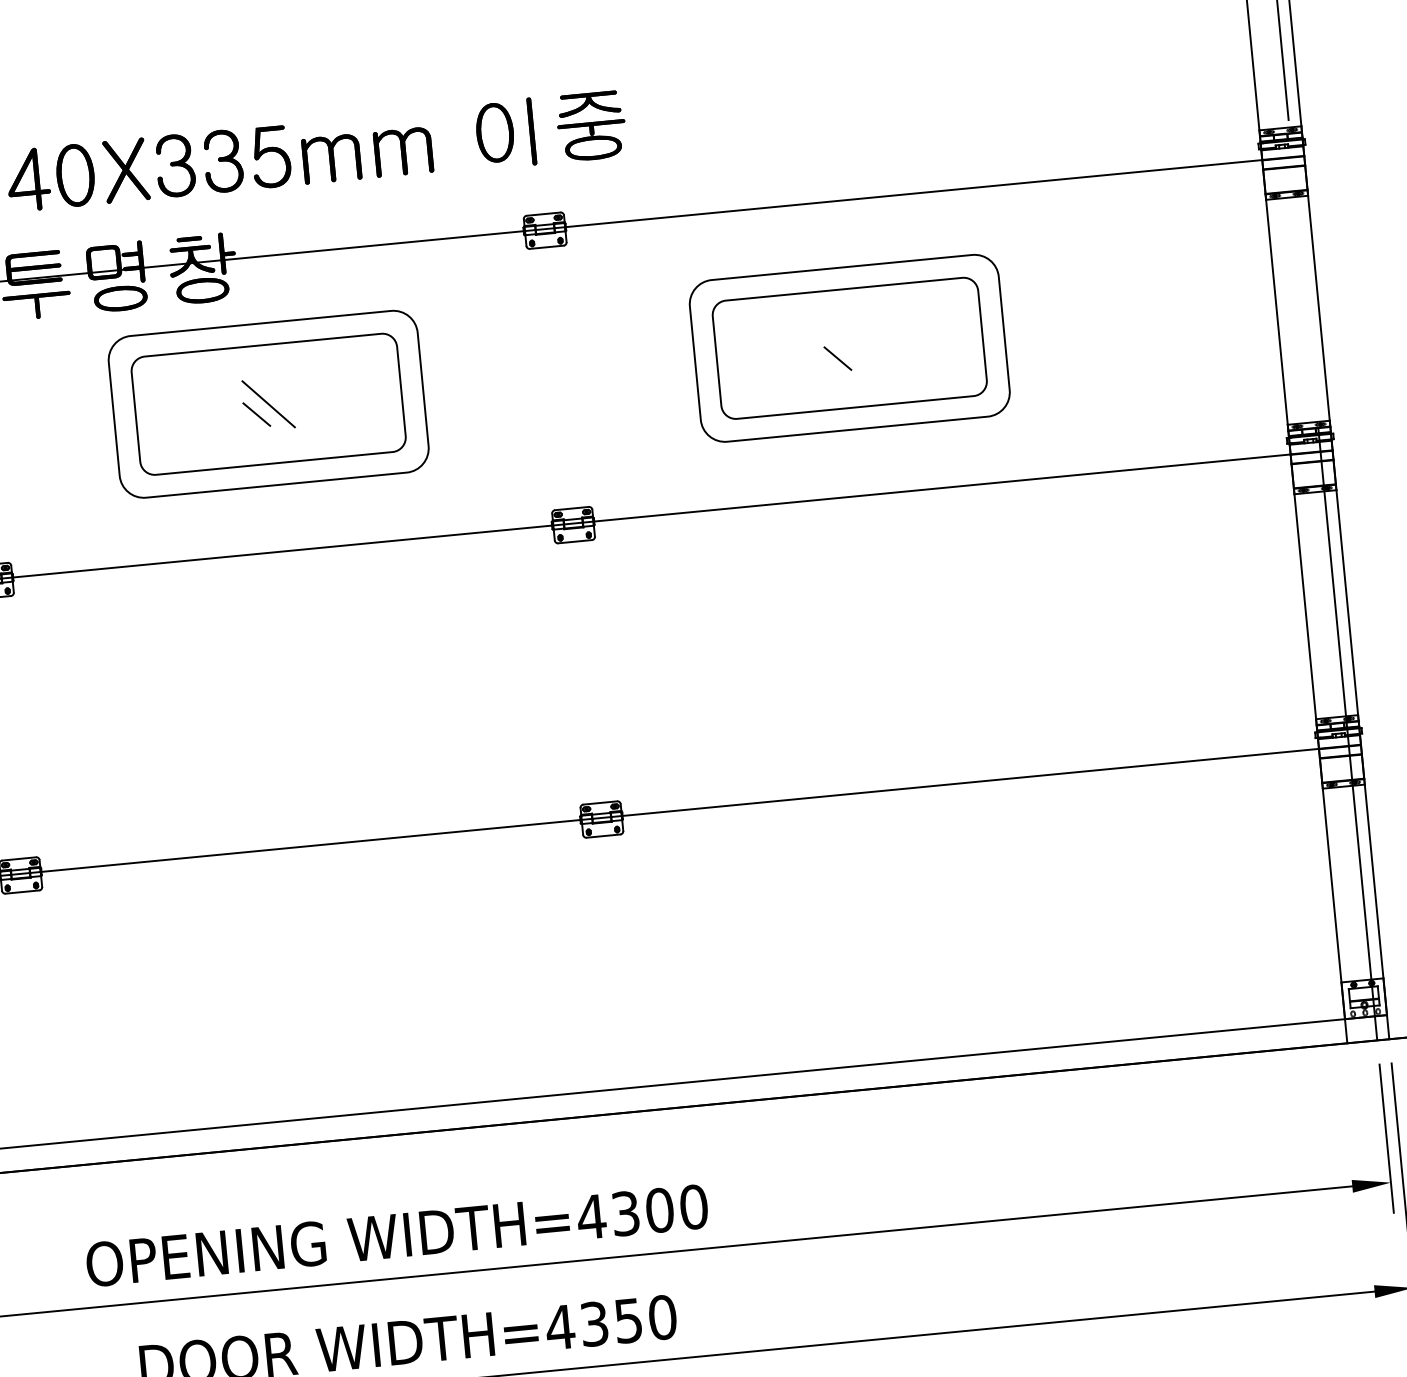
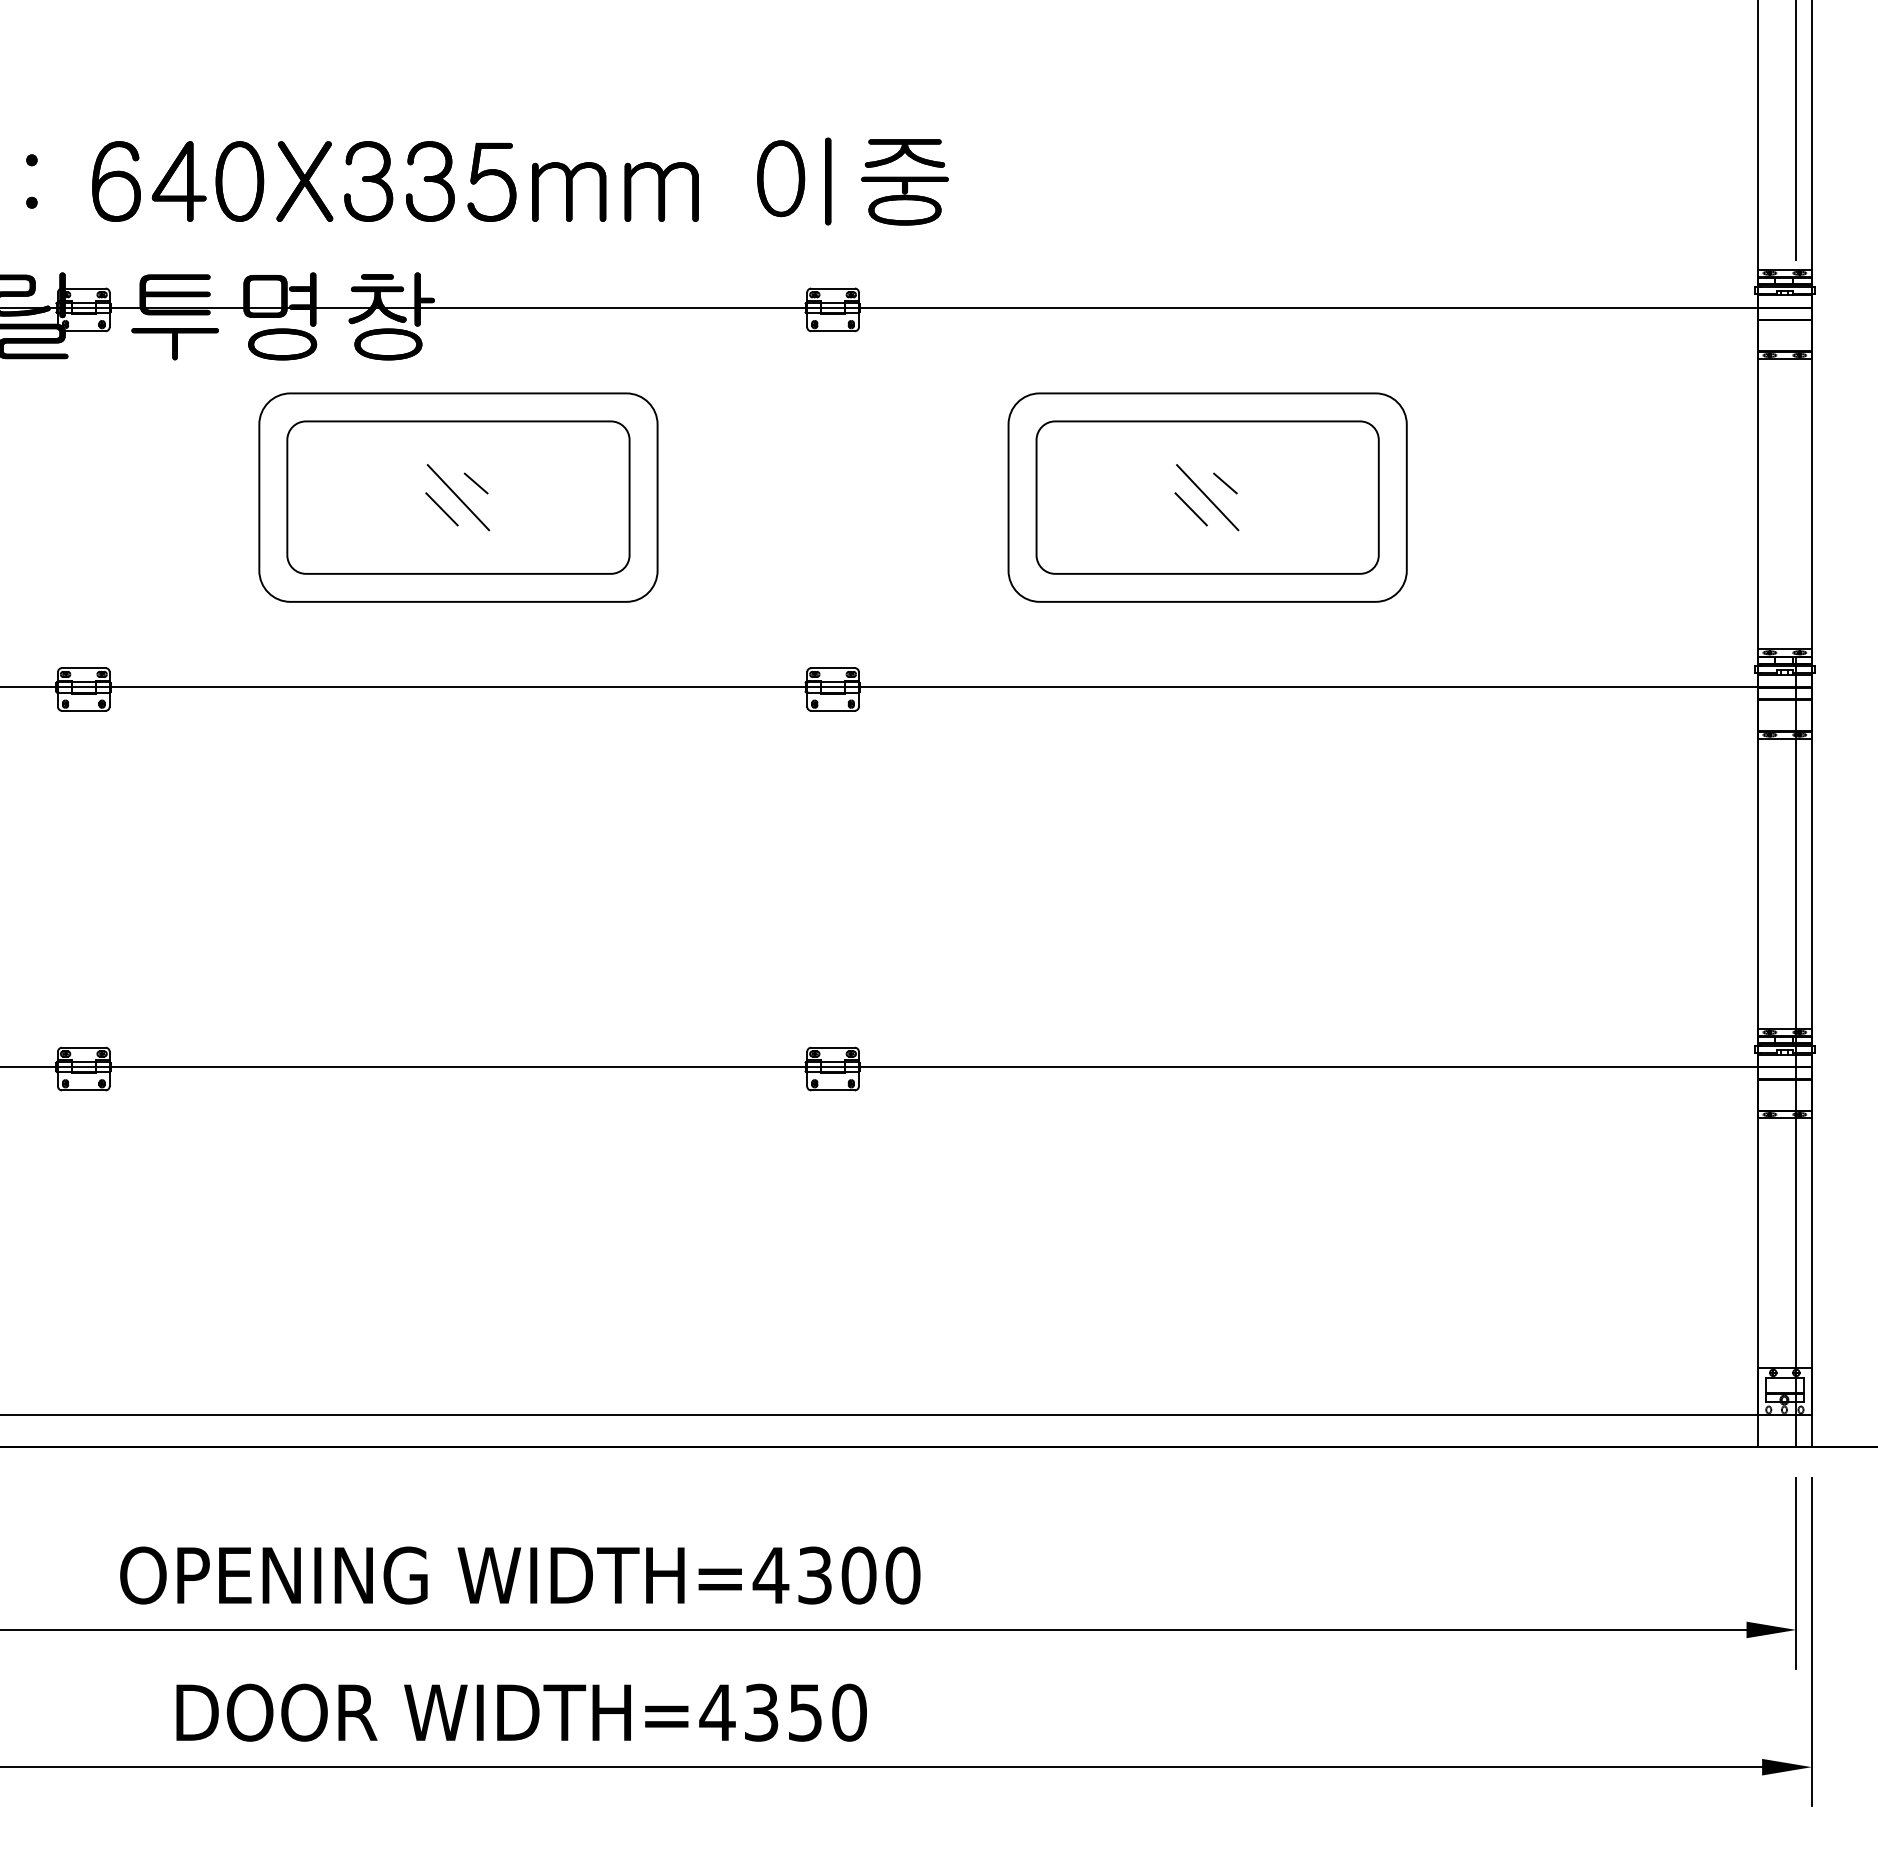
line: (862, 336) -> (1225, 483), added
line: (849, 348) -> (1207, 497), added
line: (280, 392) -> (475, 483), added

